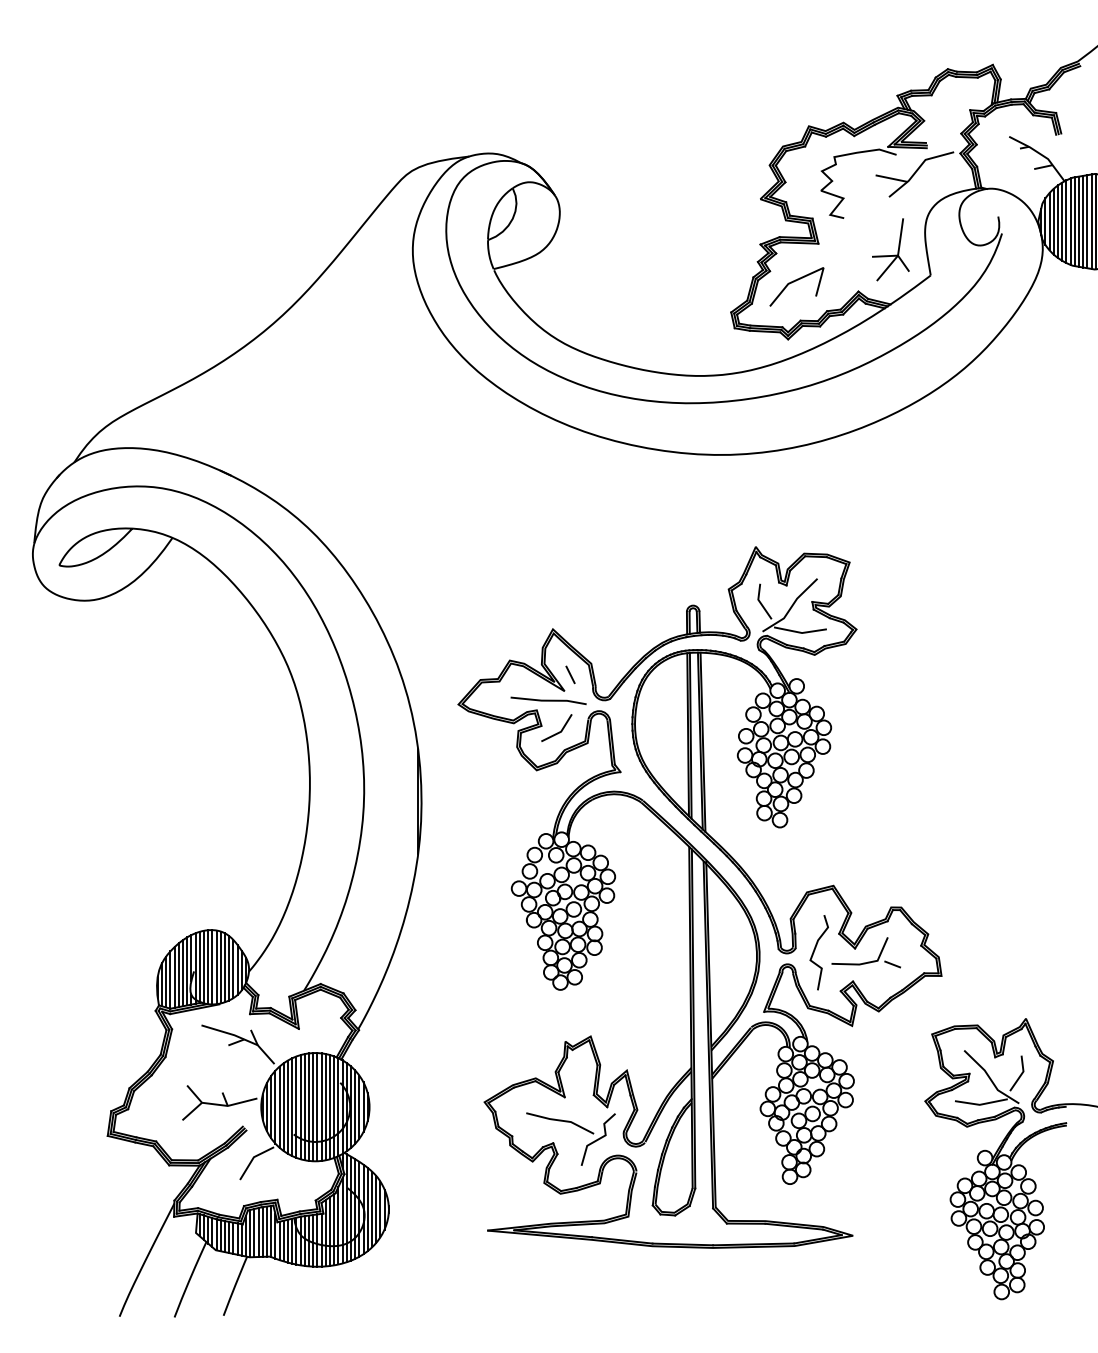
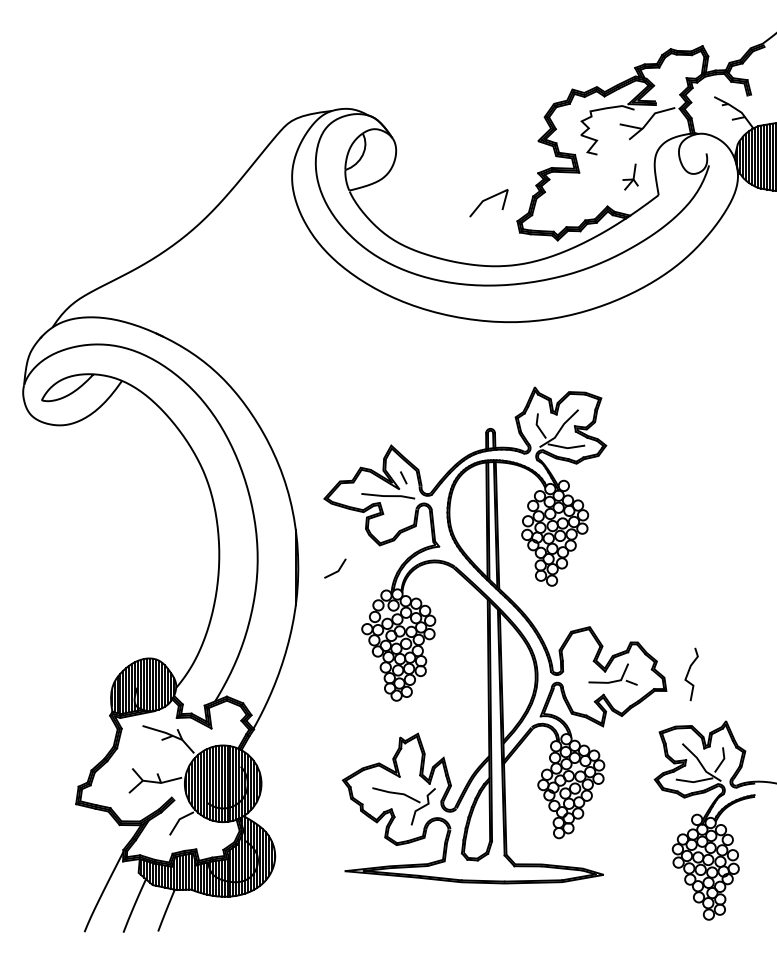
part: (890, 249) -> (630, 176), size x0.6
line: (794, 282) -> (487, 200), moved
line: (560, 730) -> (337, 570), moved
curve: (815, 950) -> (688, 672), moved

